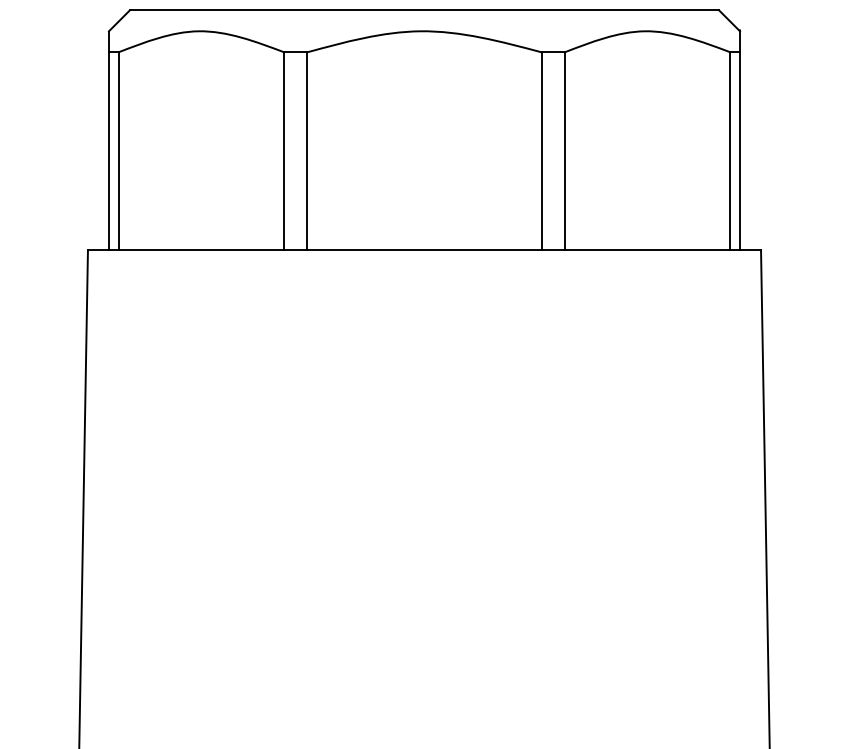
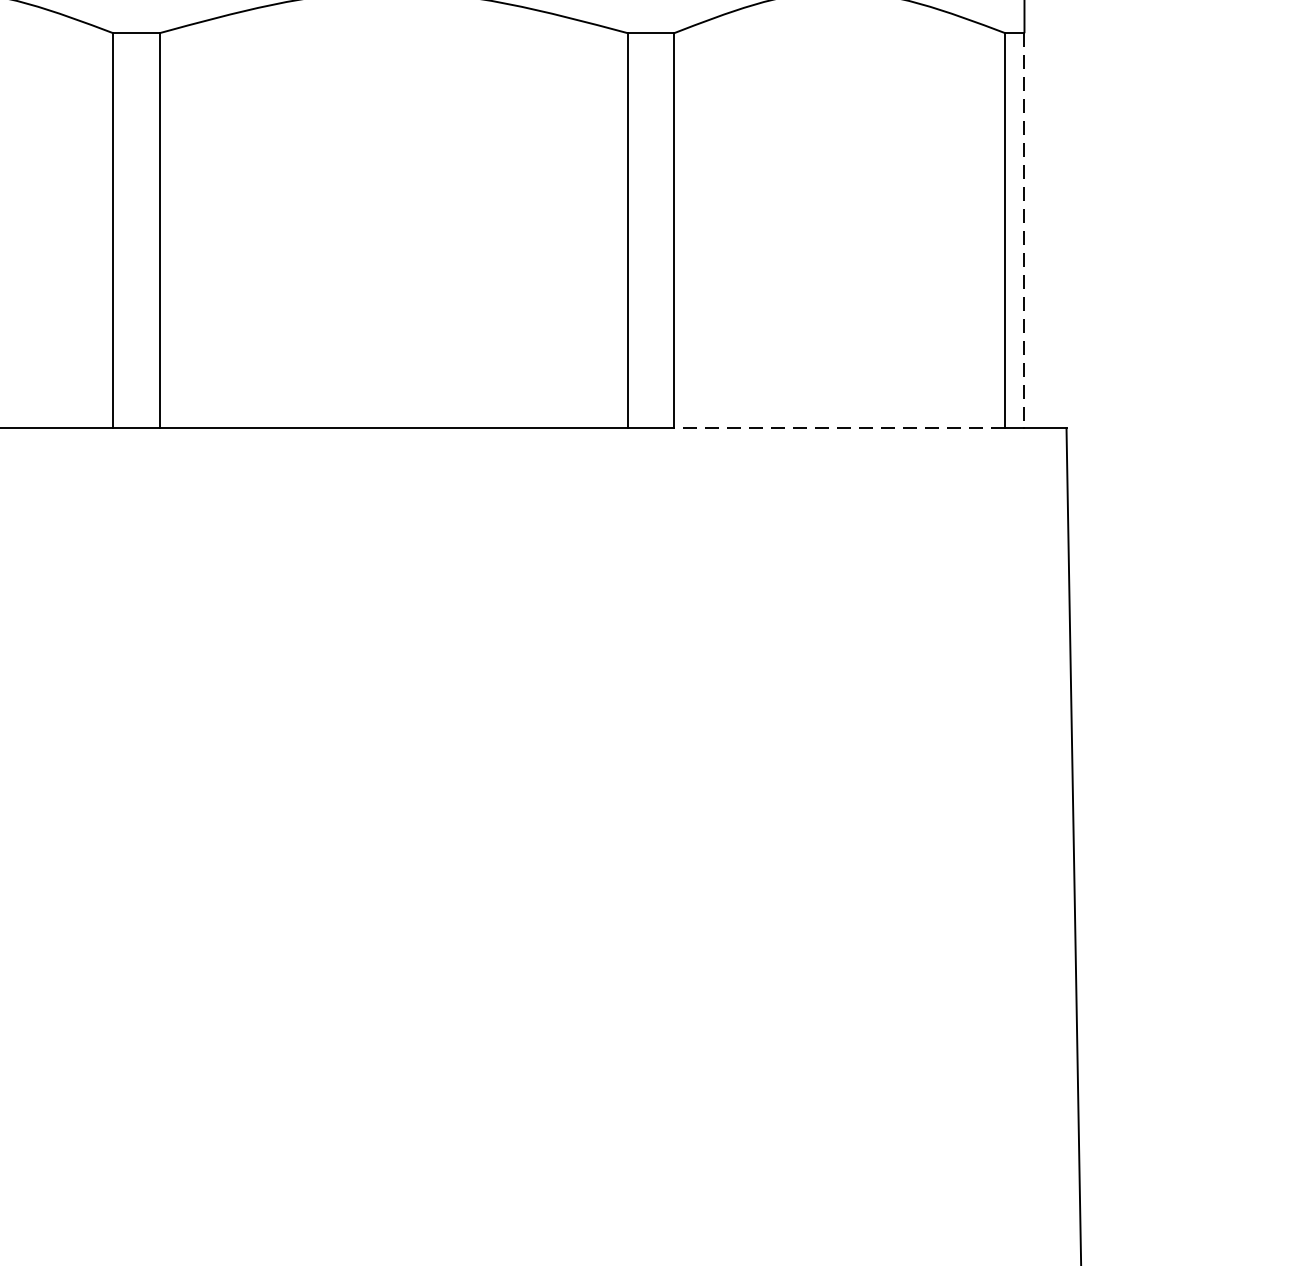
line: (739, 151) -> (1023, 231), solid -> dashed
line: (647, 250) -> (839, 429), solid -> dashed

